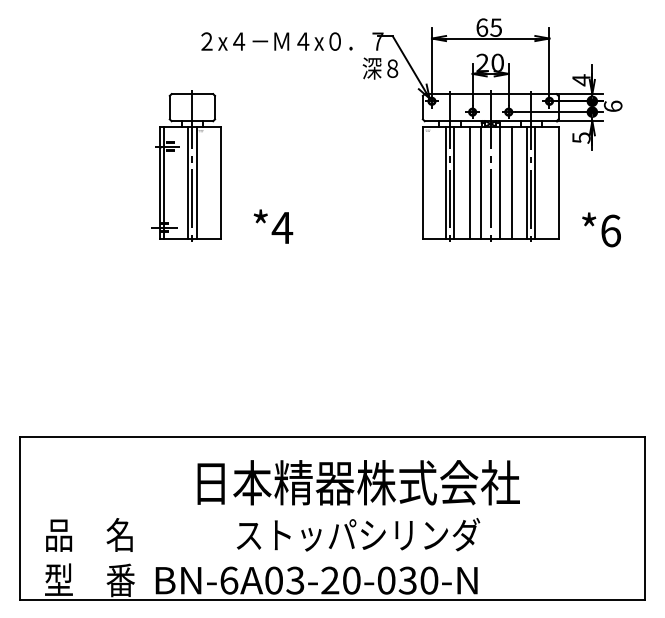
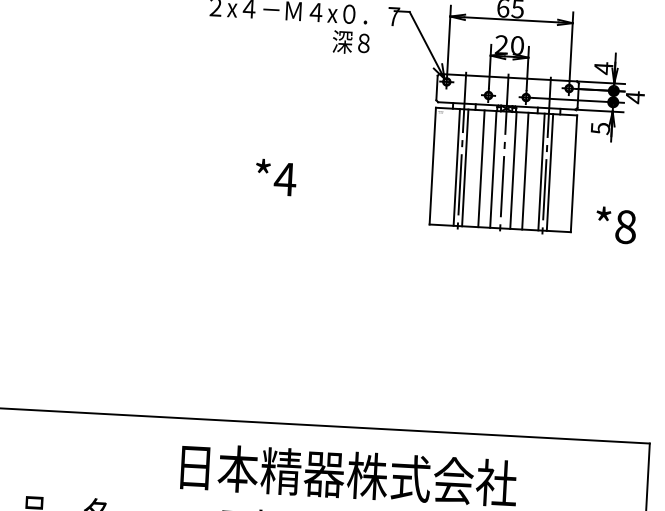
text: (380, 68) -> (351, 42), moved
text: (612, 106) -> (634, 97), 6 -> 4
part: (186, 165) -> (187, 134), removed
text: (273, 226) -> (276, 177), moved
text: (610, 230) -> (625, 226), *6 -> *8

